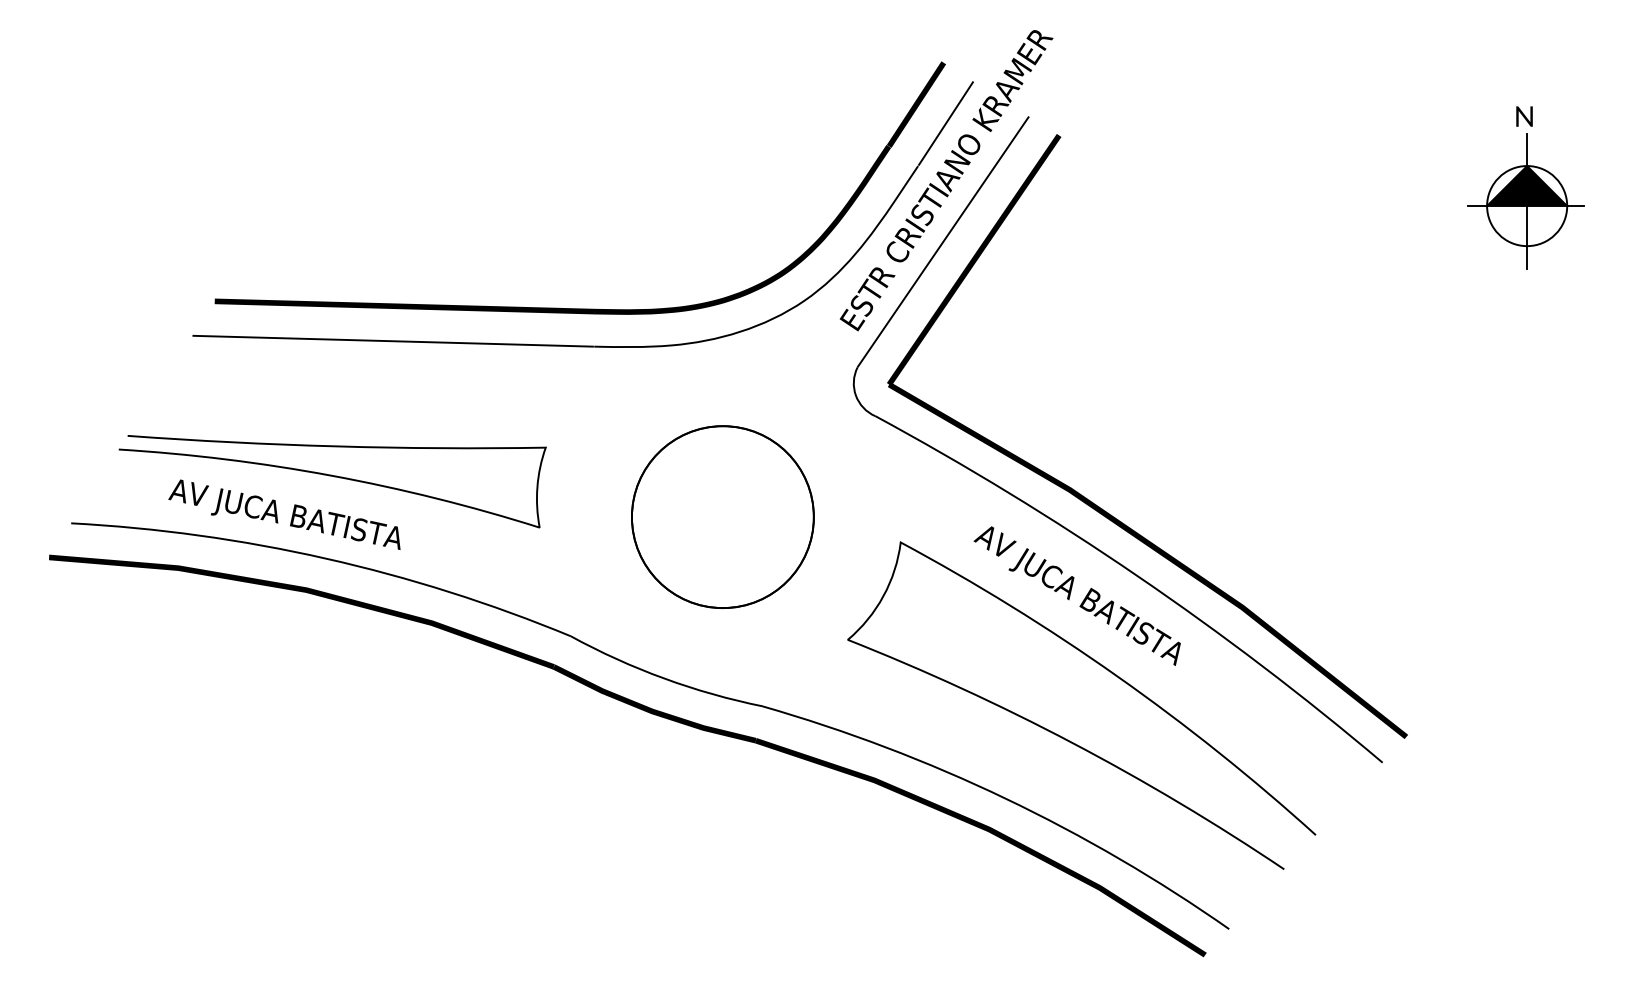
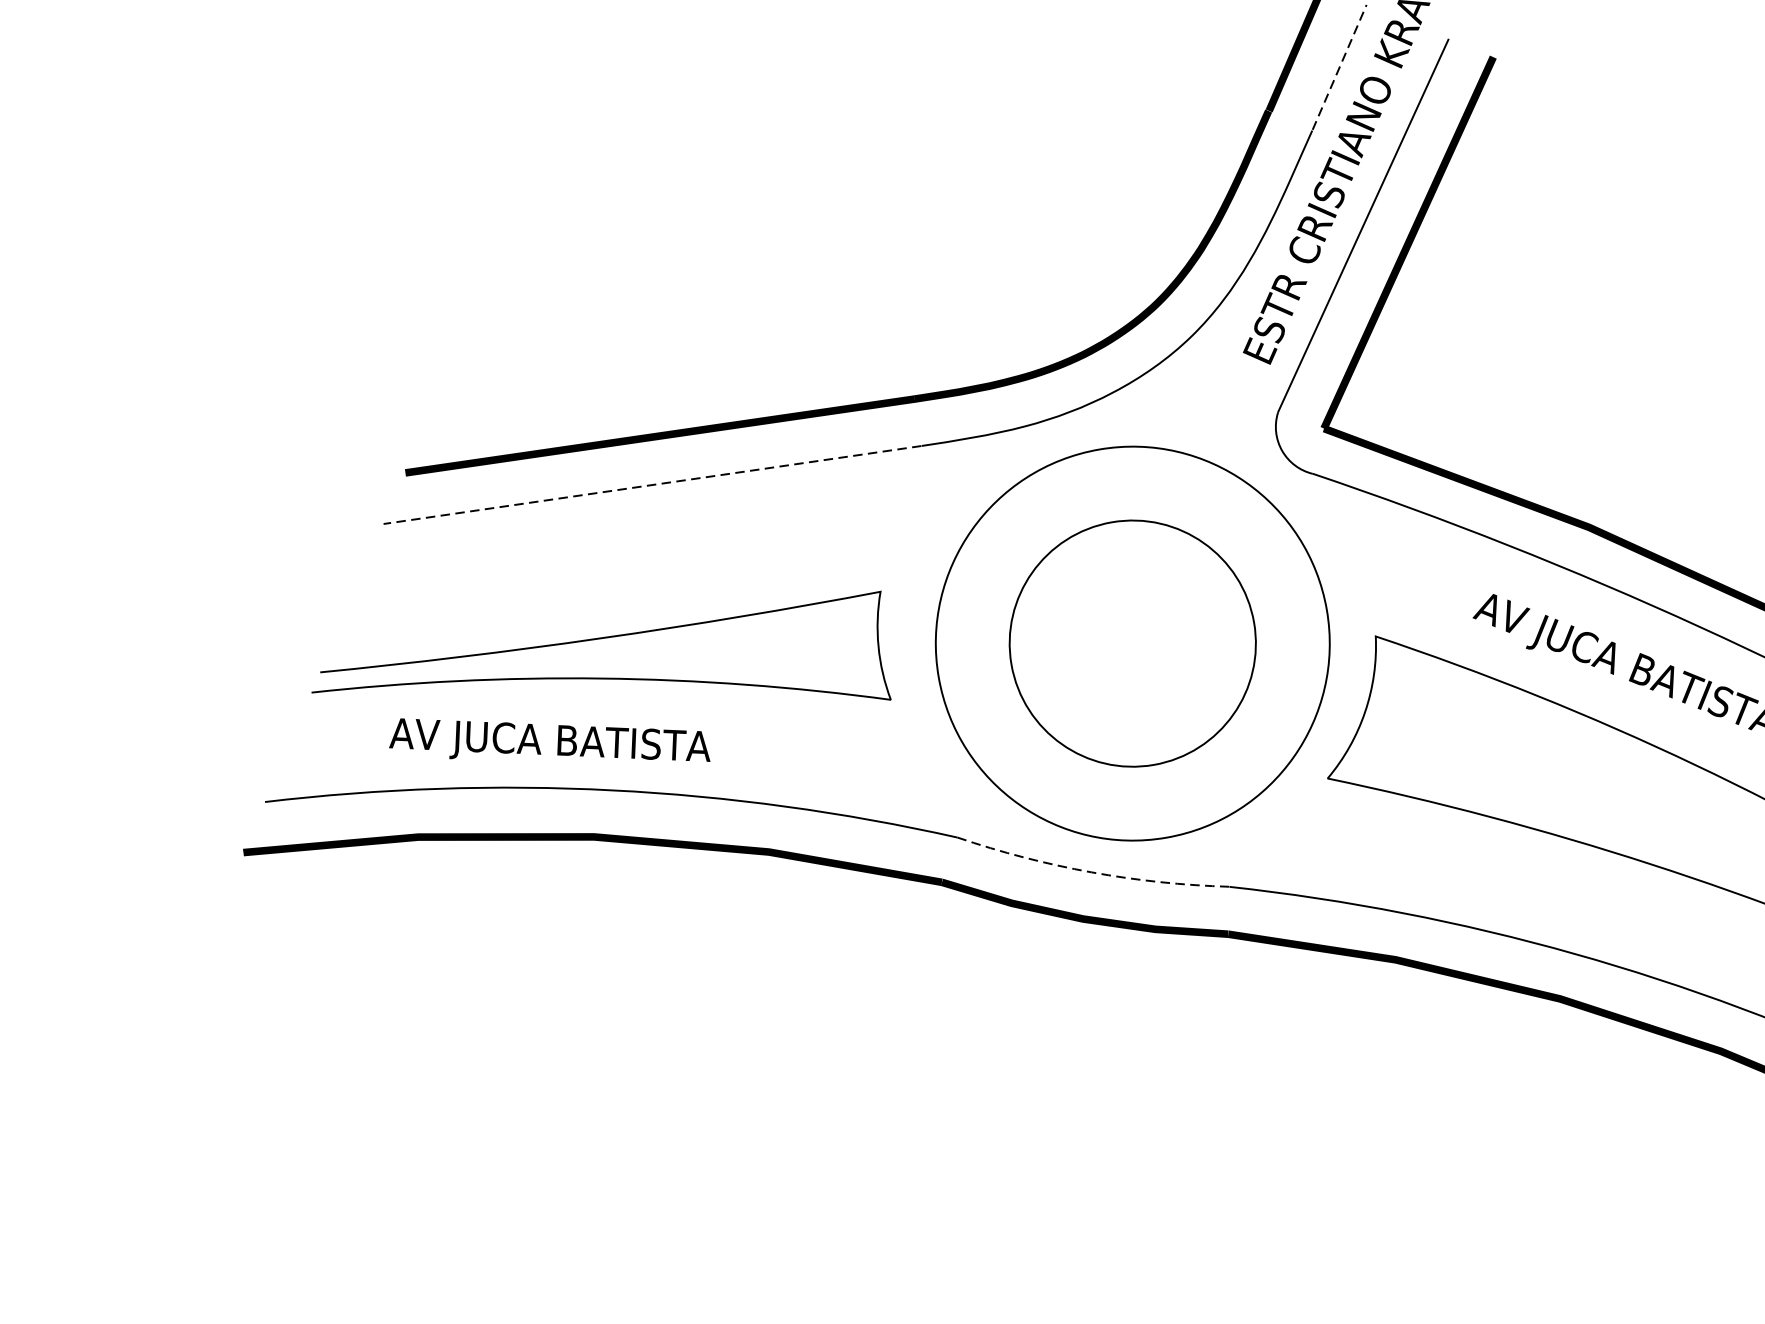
line: (946, 123) -> (1340, 67), solid -> dashed
line: (393, 341) -> (653, 485), solid -> dashed
circle: (722, 517) -> (1132, 644), size x1.6
arc: (664, 678) -> (1092, 872), solid -> dashed

